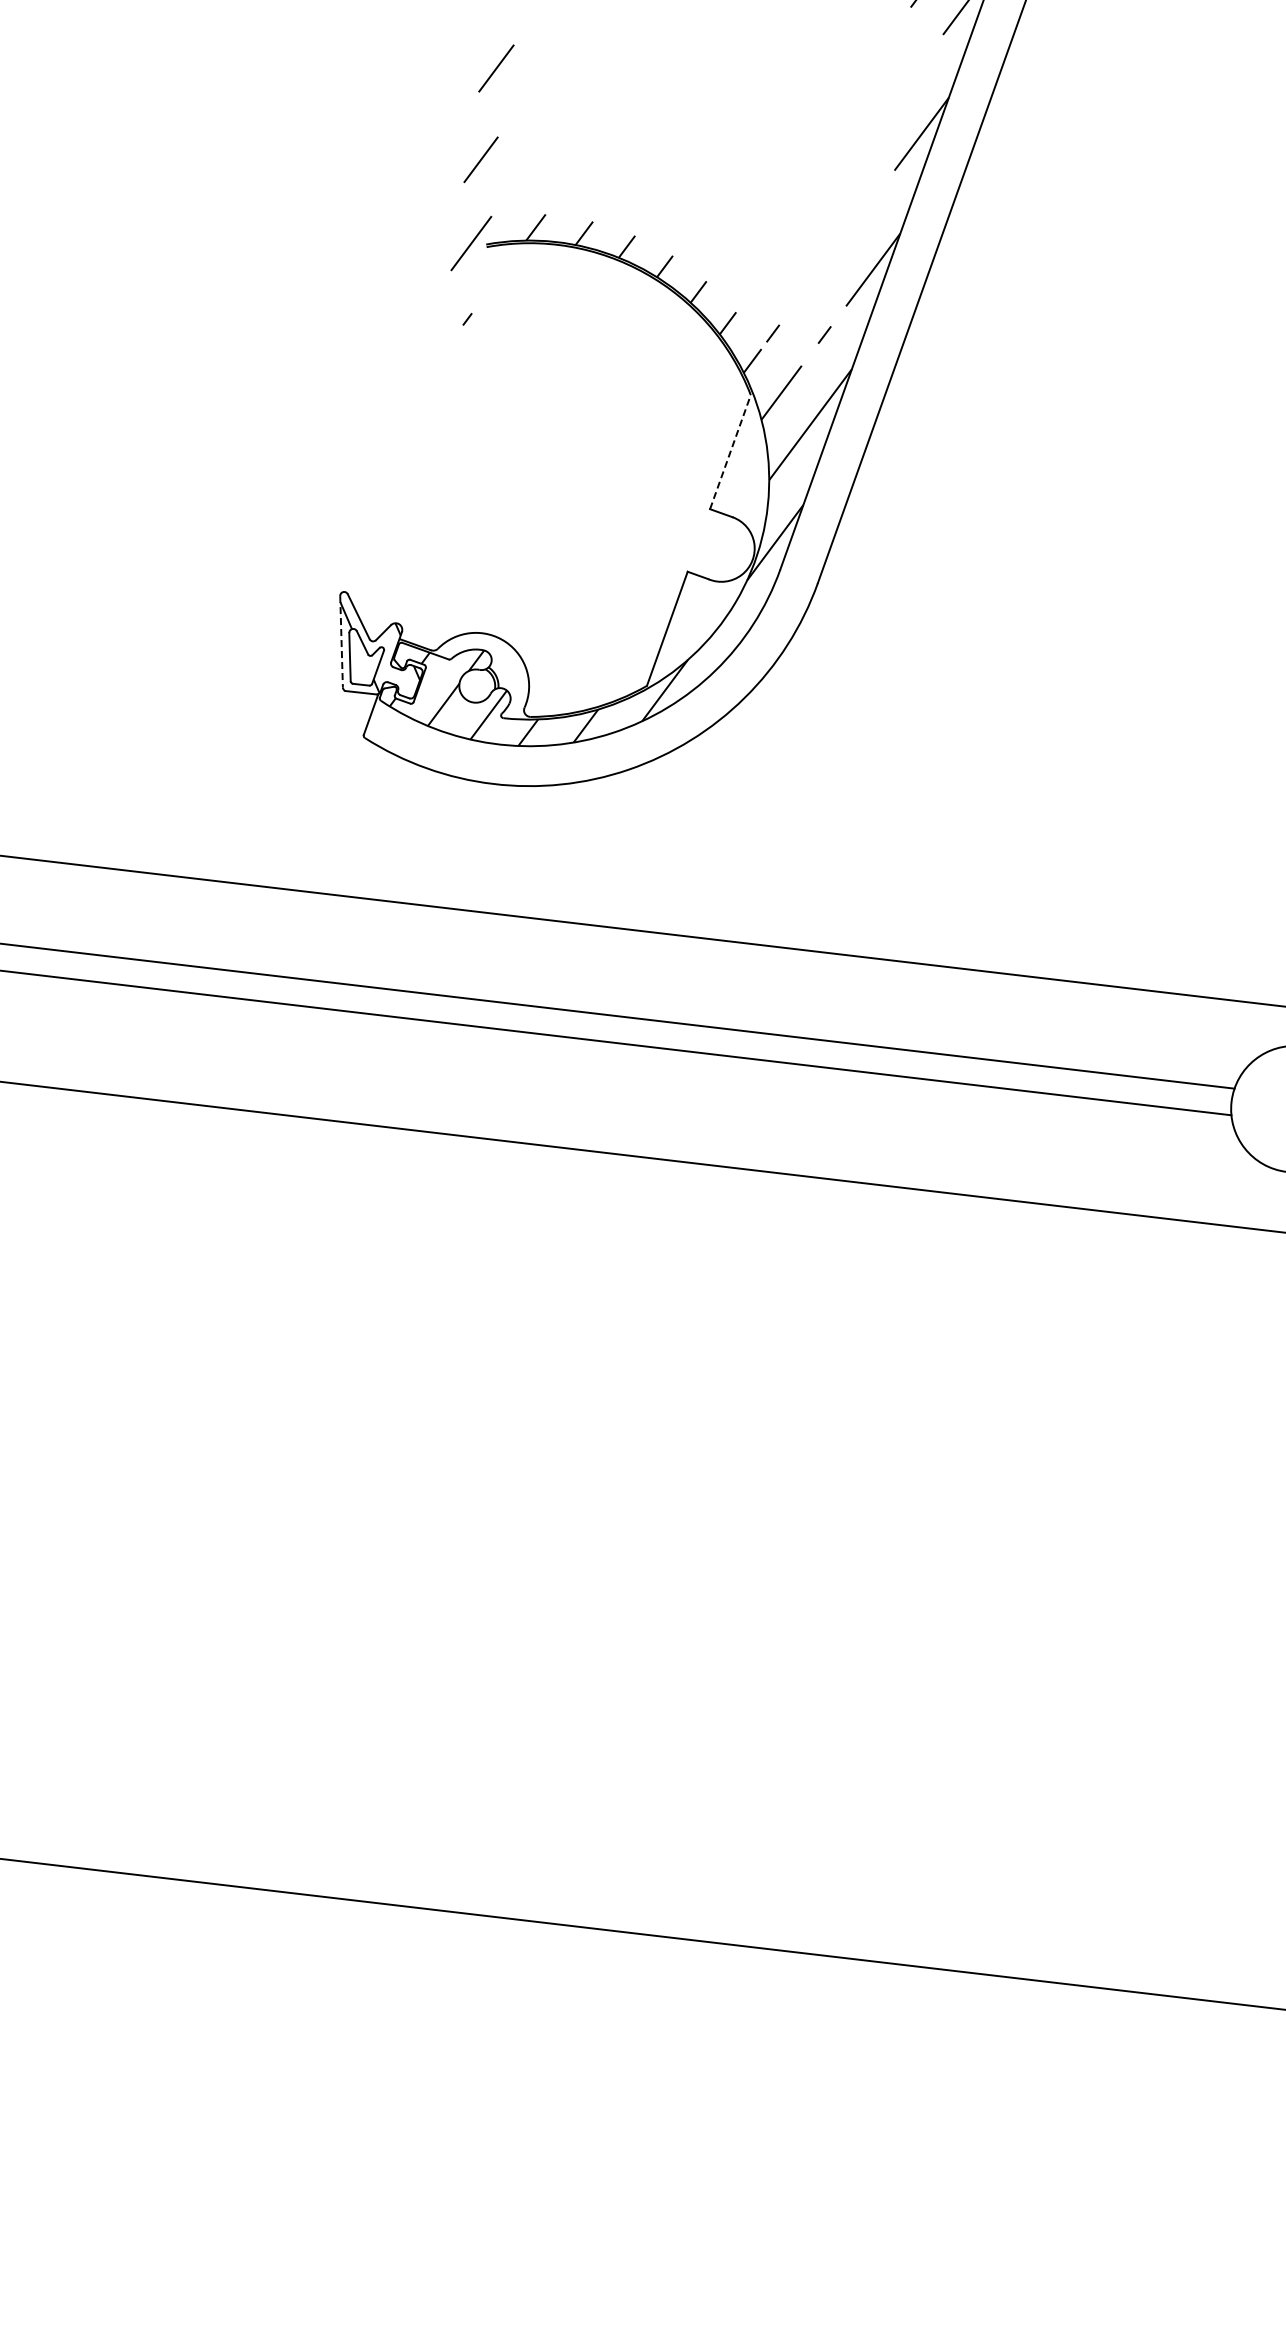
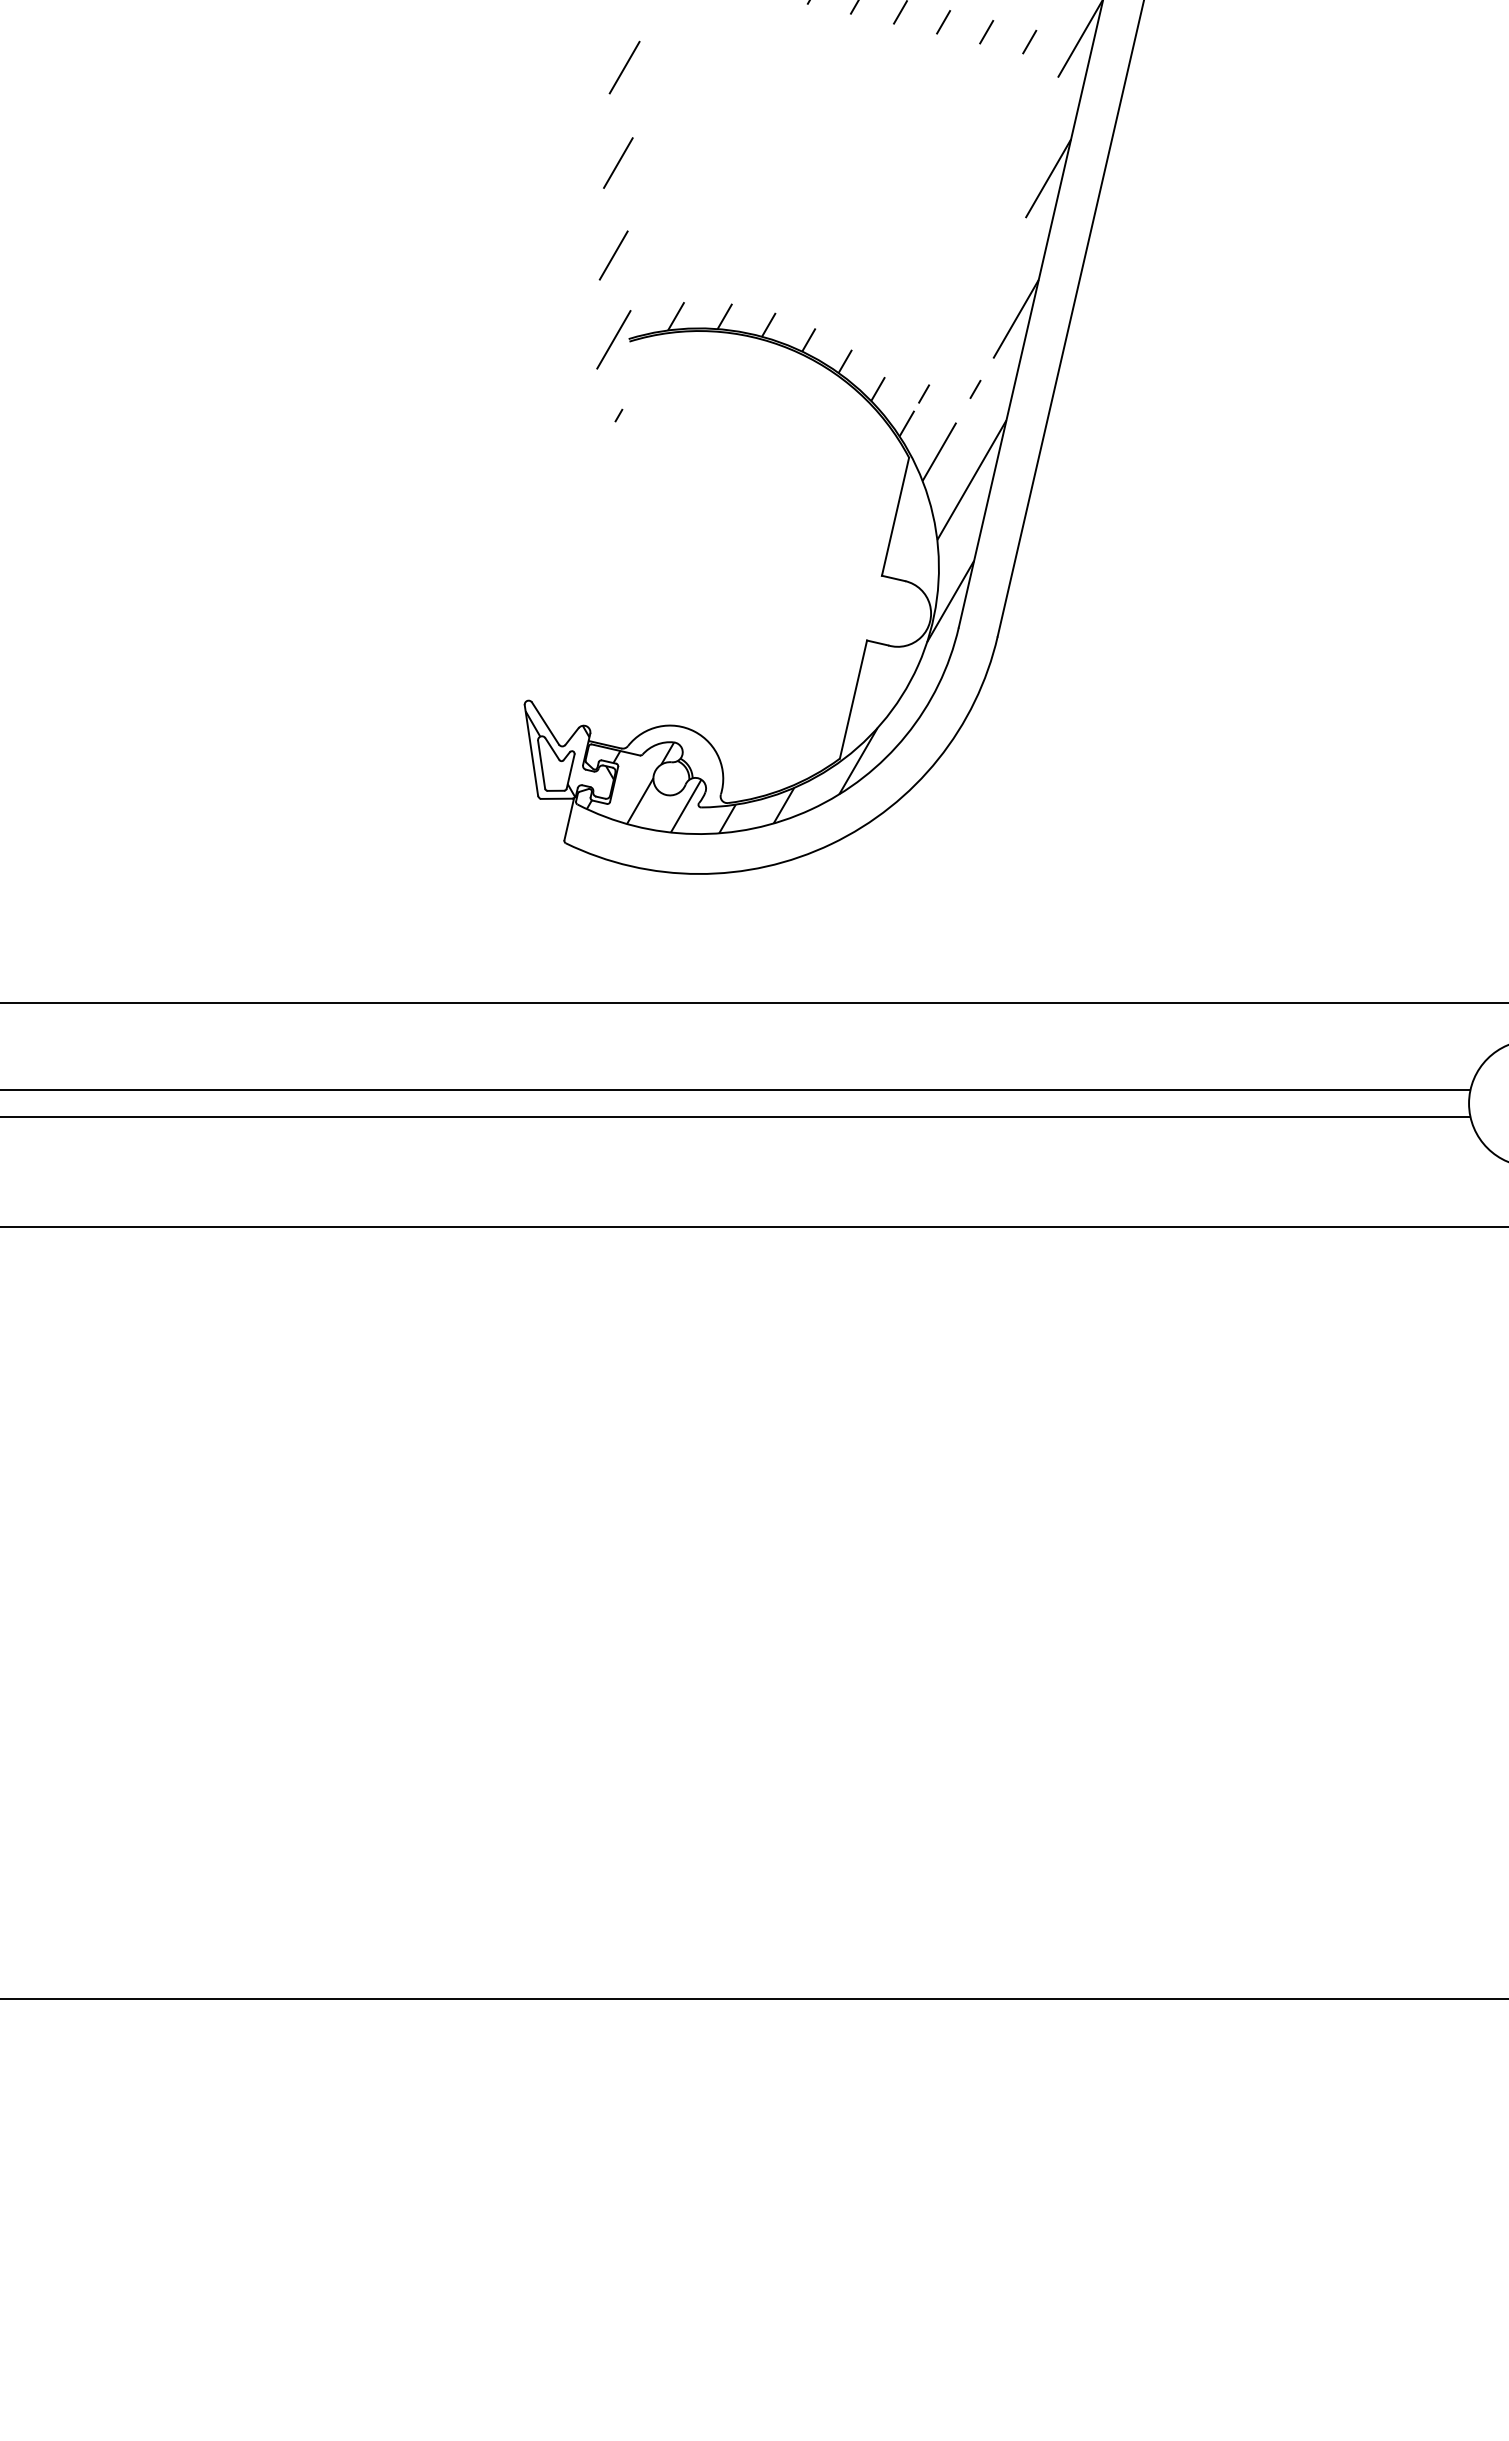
line: (730, 451) -> (895, 516), dashed -> solid
line: (341, 641) -> (531, 750), dashed -> solid

